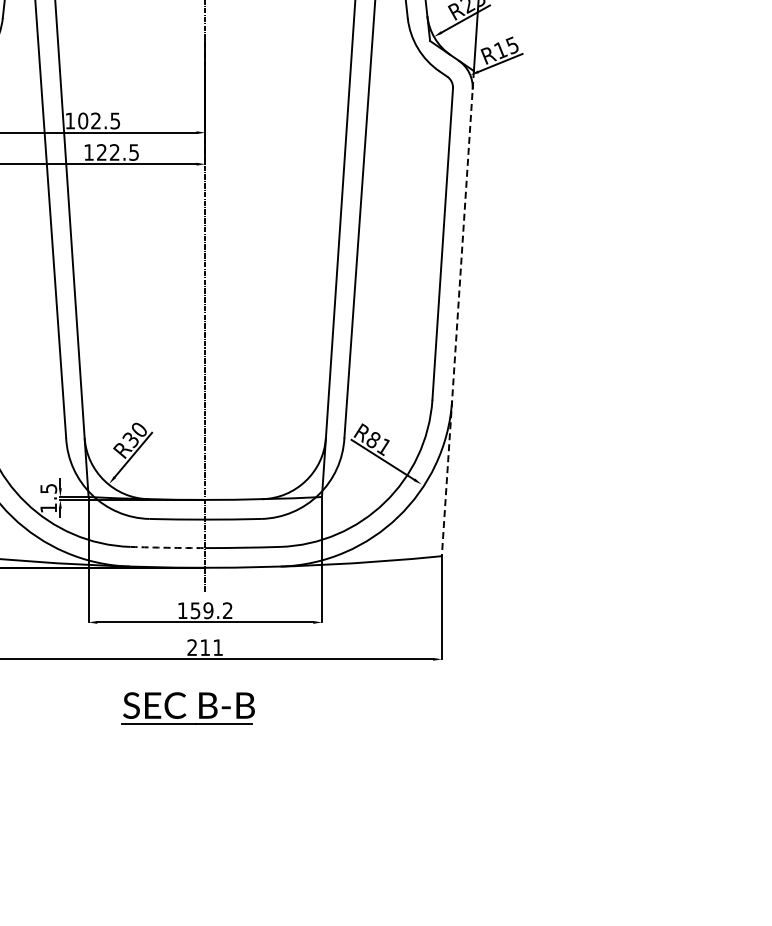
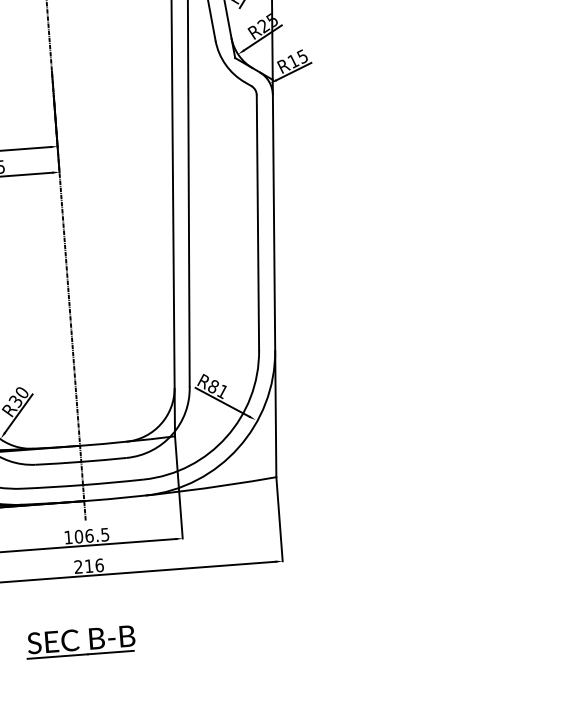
line: (457, 314) -> (274, 279), dashed -> solid
arc: (167, 547) -> (52, 486), dashed -> solid
text: (211, 610) -> (91, 535), 159.2 -> 106.5
text: (218, 647) -> (99, 565), 211 -> 216
part: (187, 708) -> (80, 642), moved

